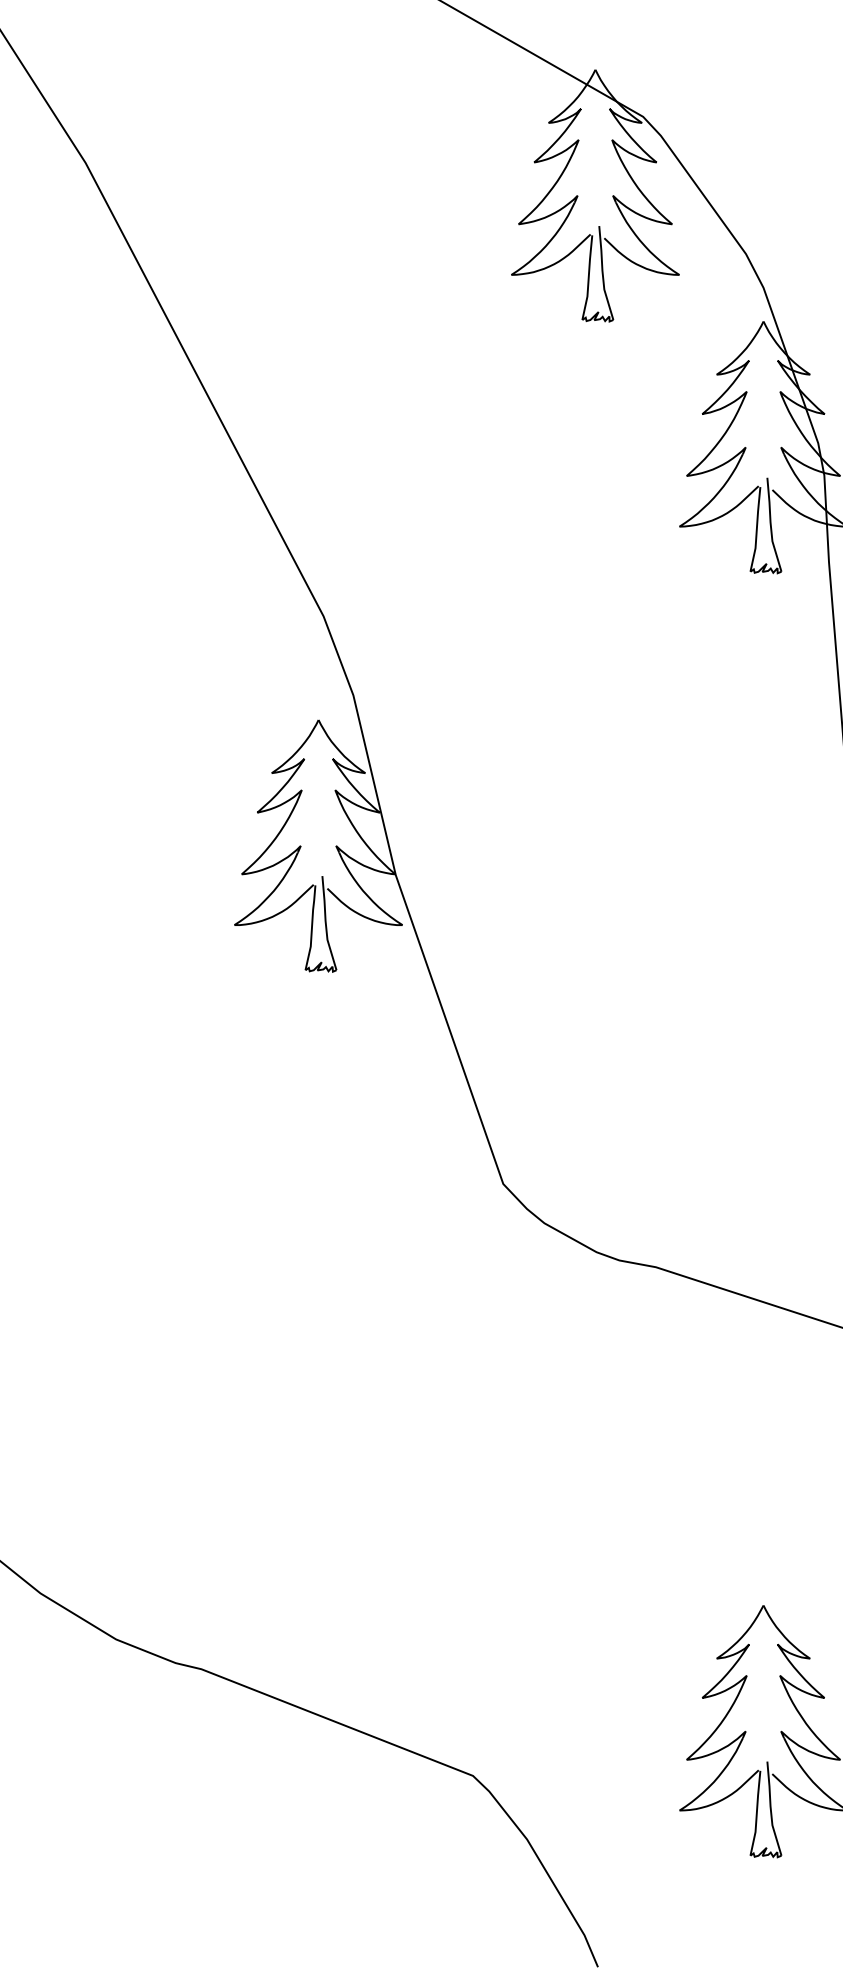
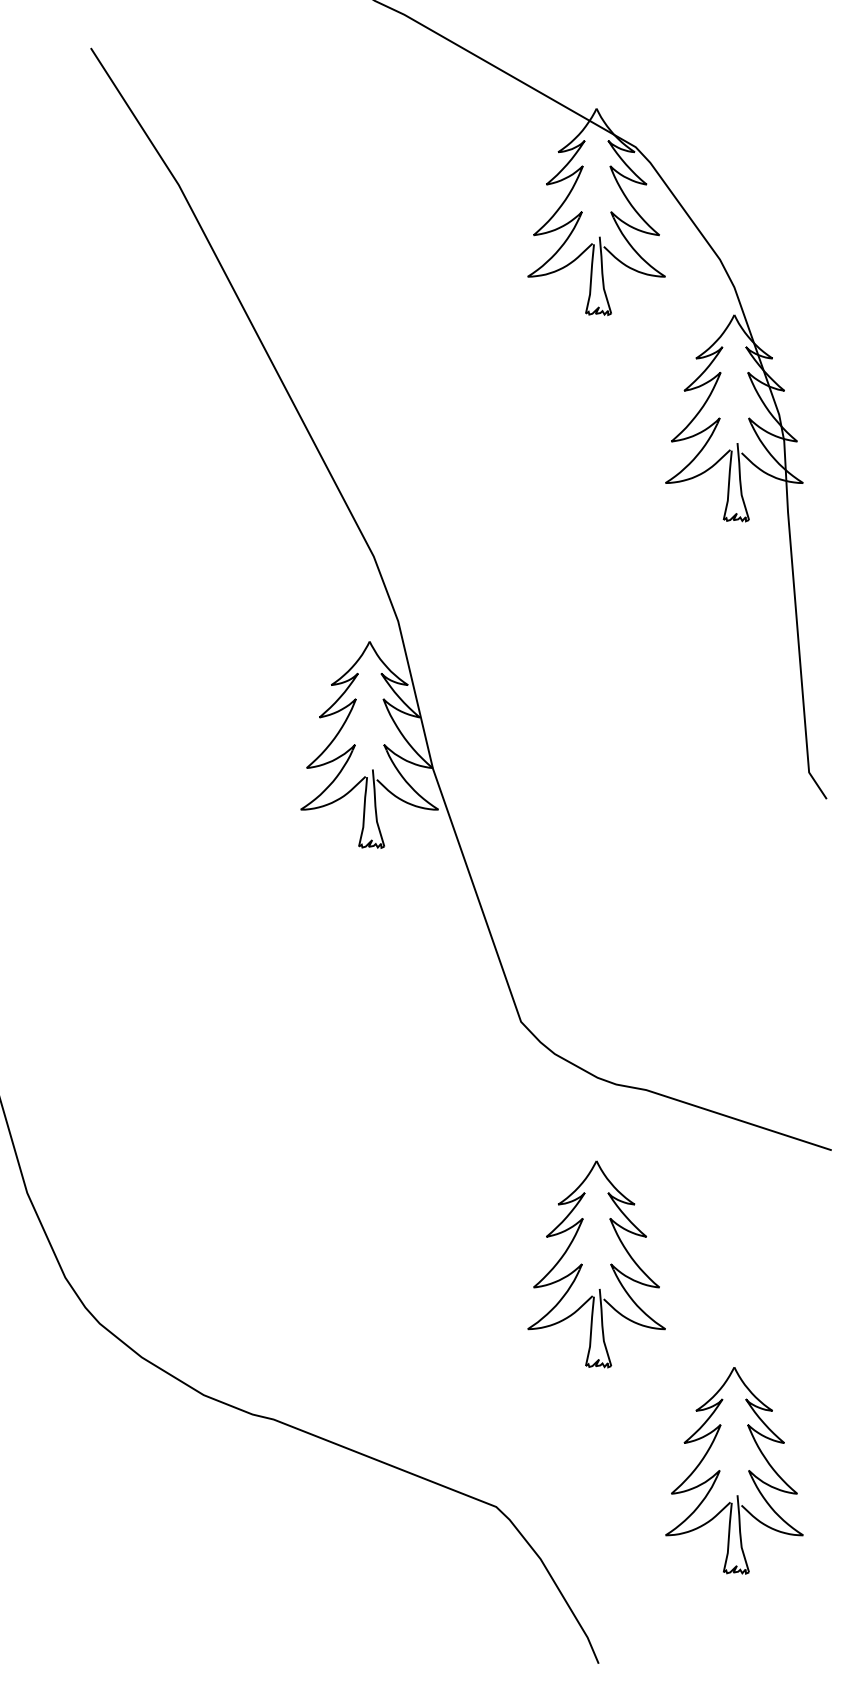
part: (578, 1480) -> (582, 1264), added

